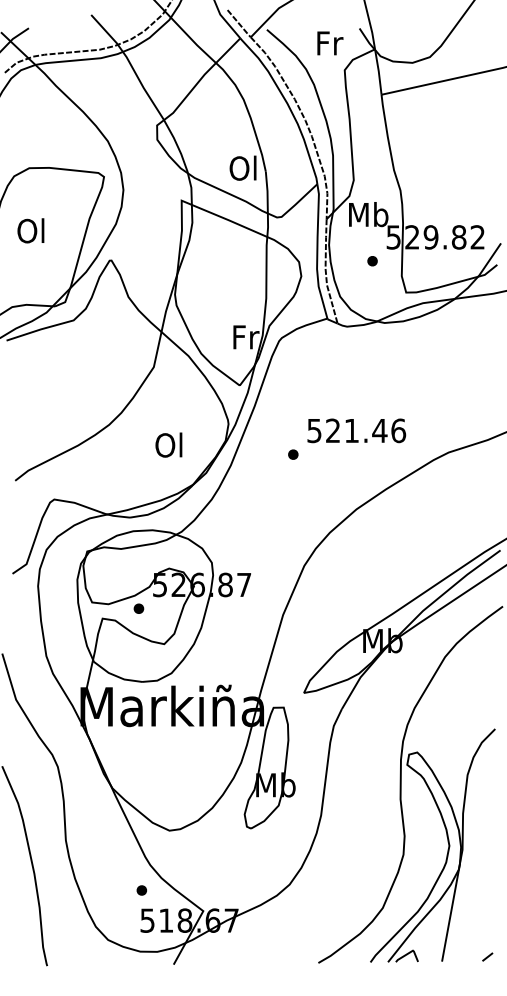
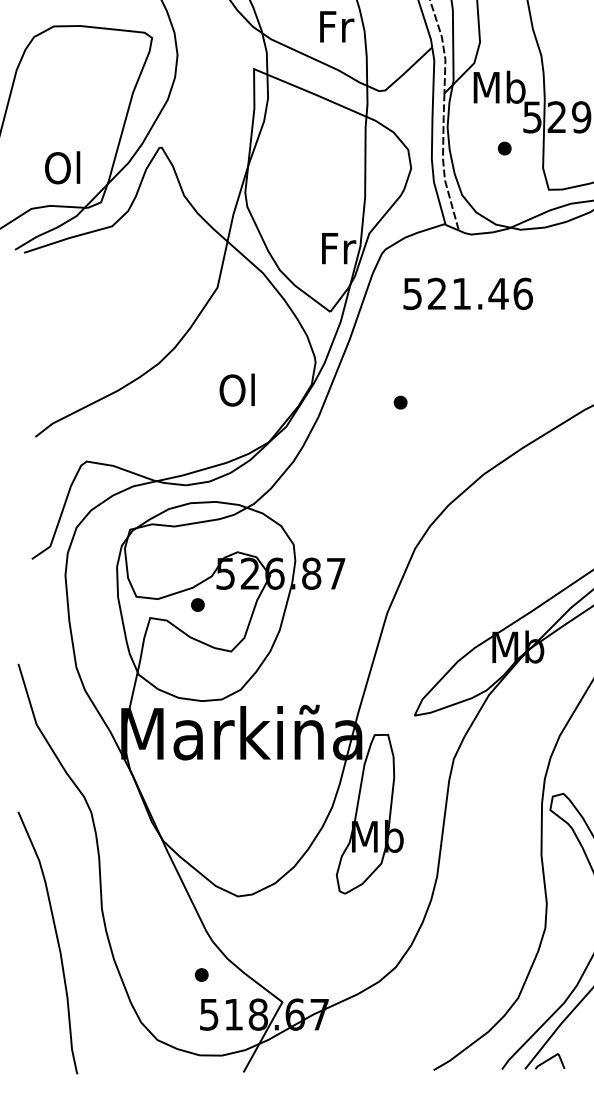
text: (243, 167) -> (335, 25), Ol -> Fr
text: (30, 230) -> (62, 167), moved
text: (356, 430) -> (467, 293), moved

